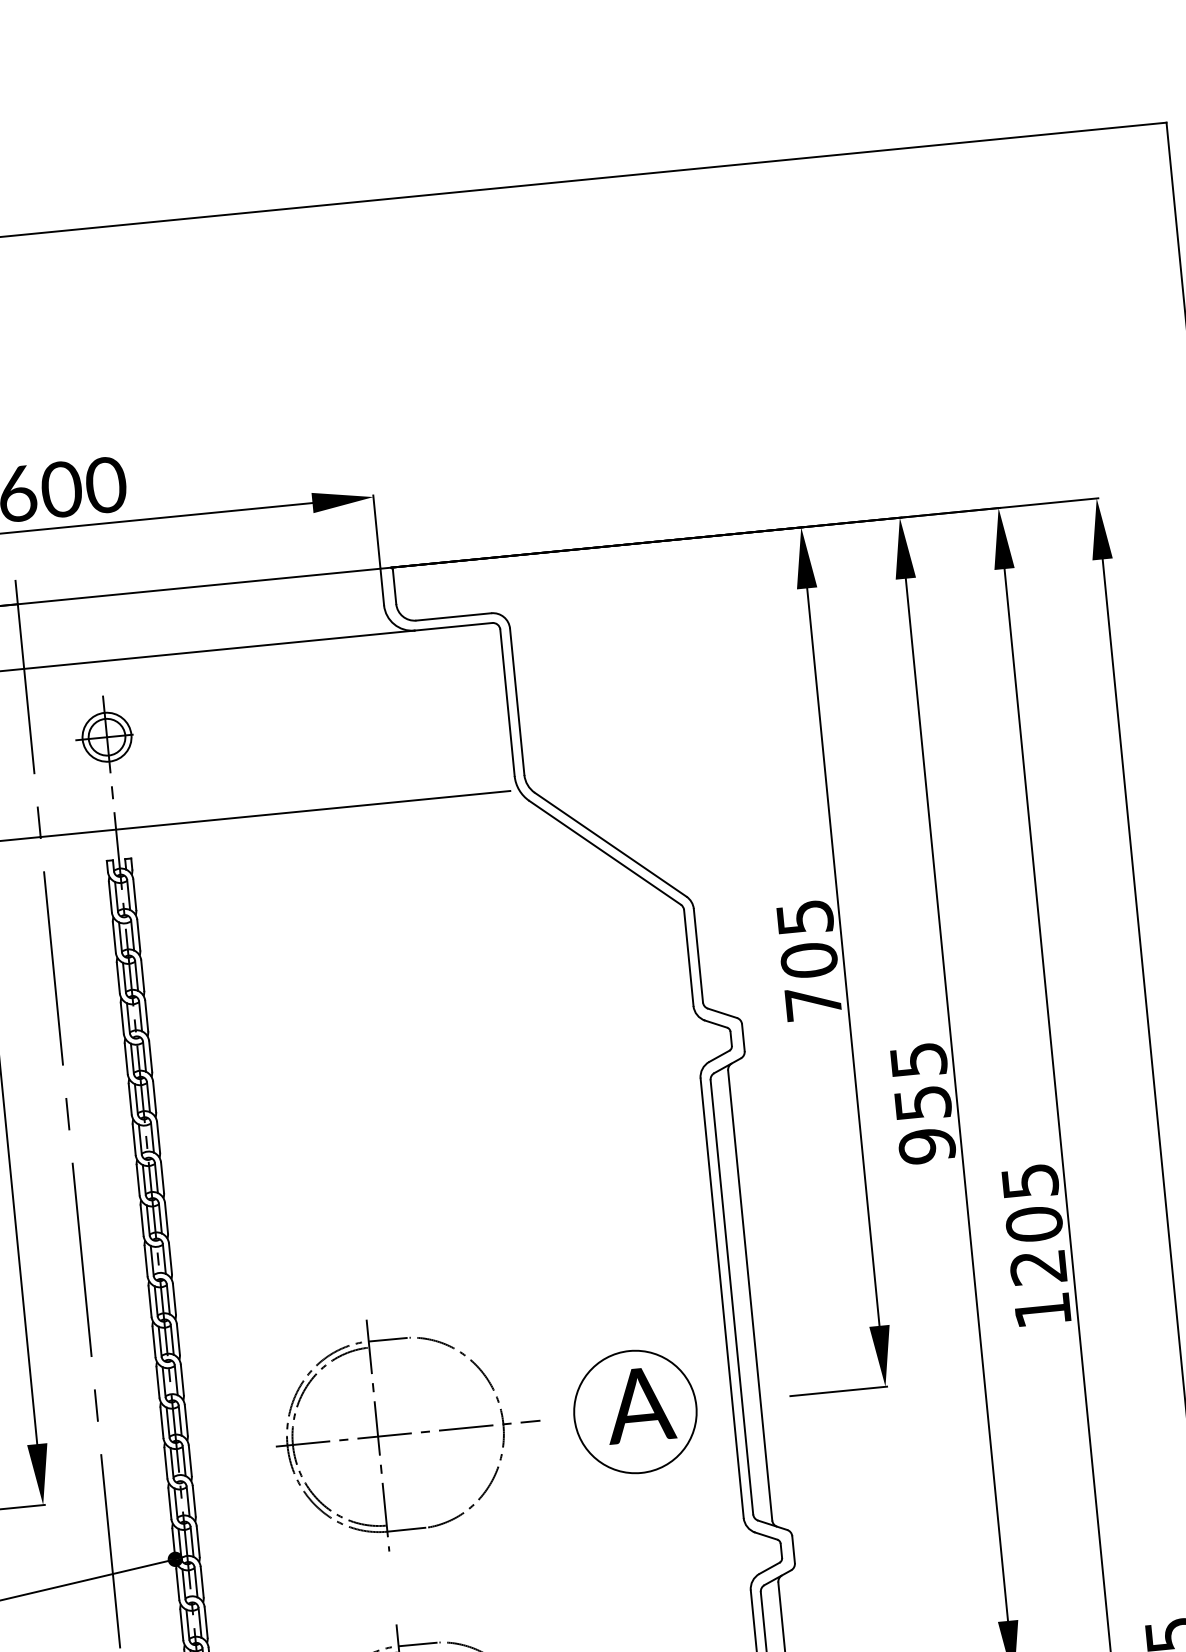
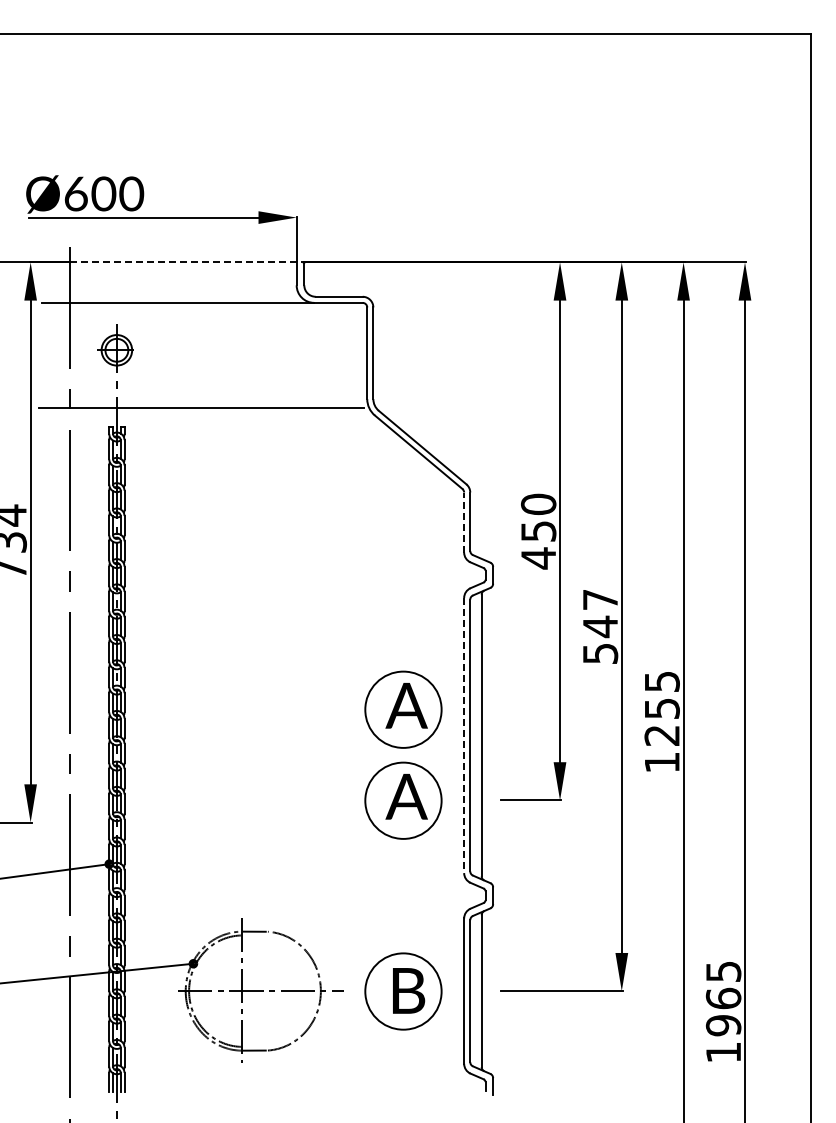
line: (204, 586) -> (186, 262), solid -> dashed
line: (689, 957) -> (464, 522), solid -> dashed
text: (808, 960) -> (538, 531), 705 -> 450
text: (923, 1104) -> (600, 627), 955 -> 547
text: (1033, 1224) -> (661, 708), 1205 -> 1255
part: (621, 1266) -> (403, 709), added
line: (722, 1298) -> (464, 735), solid -> dashed
part: (406, 1432) -> (260, 799), removed

